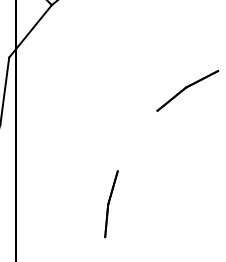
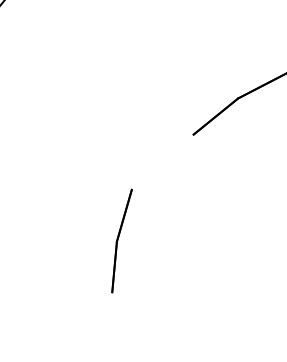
part: (111, 204) -> (122, 241), moved

